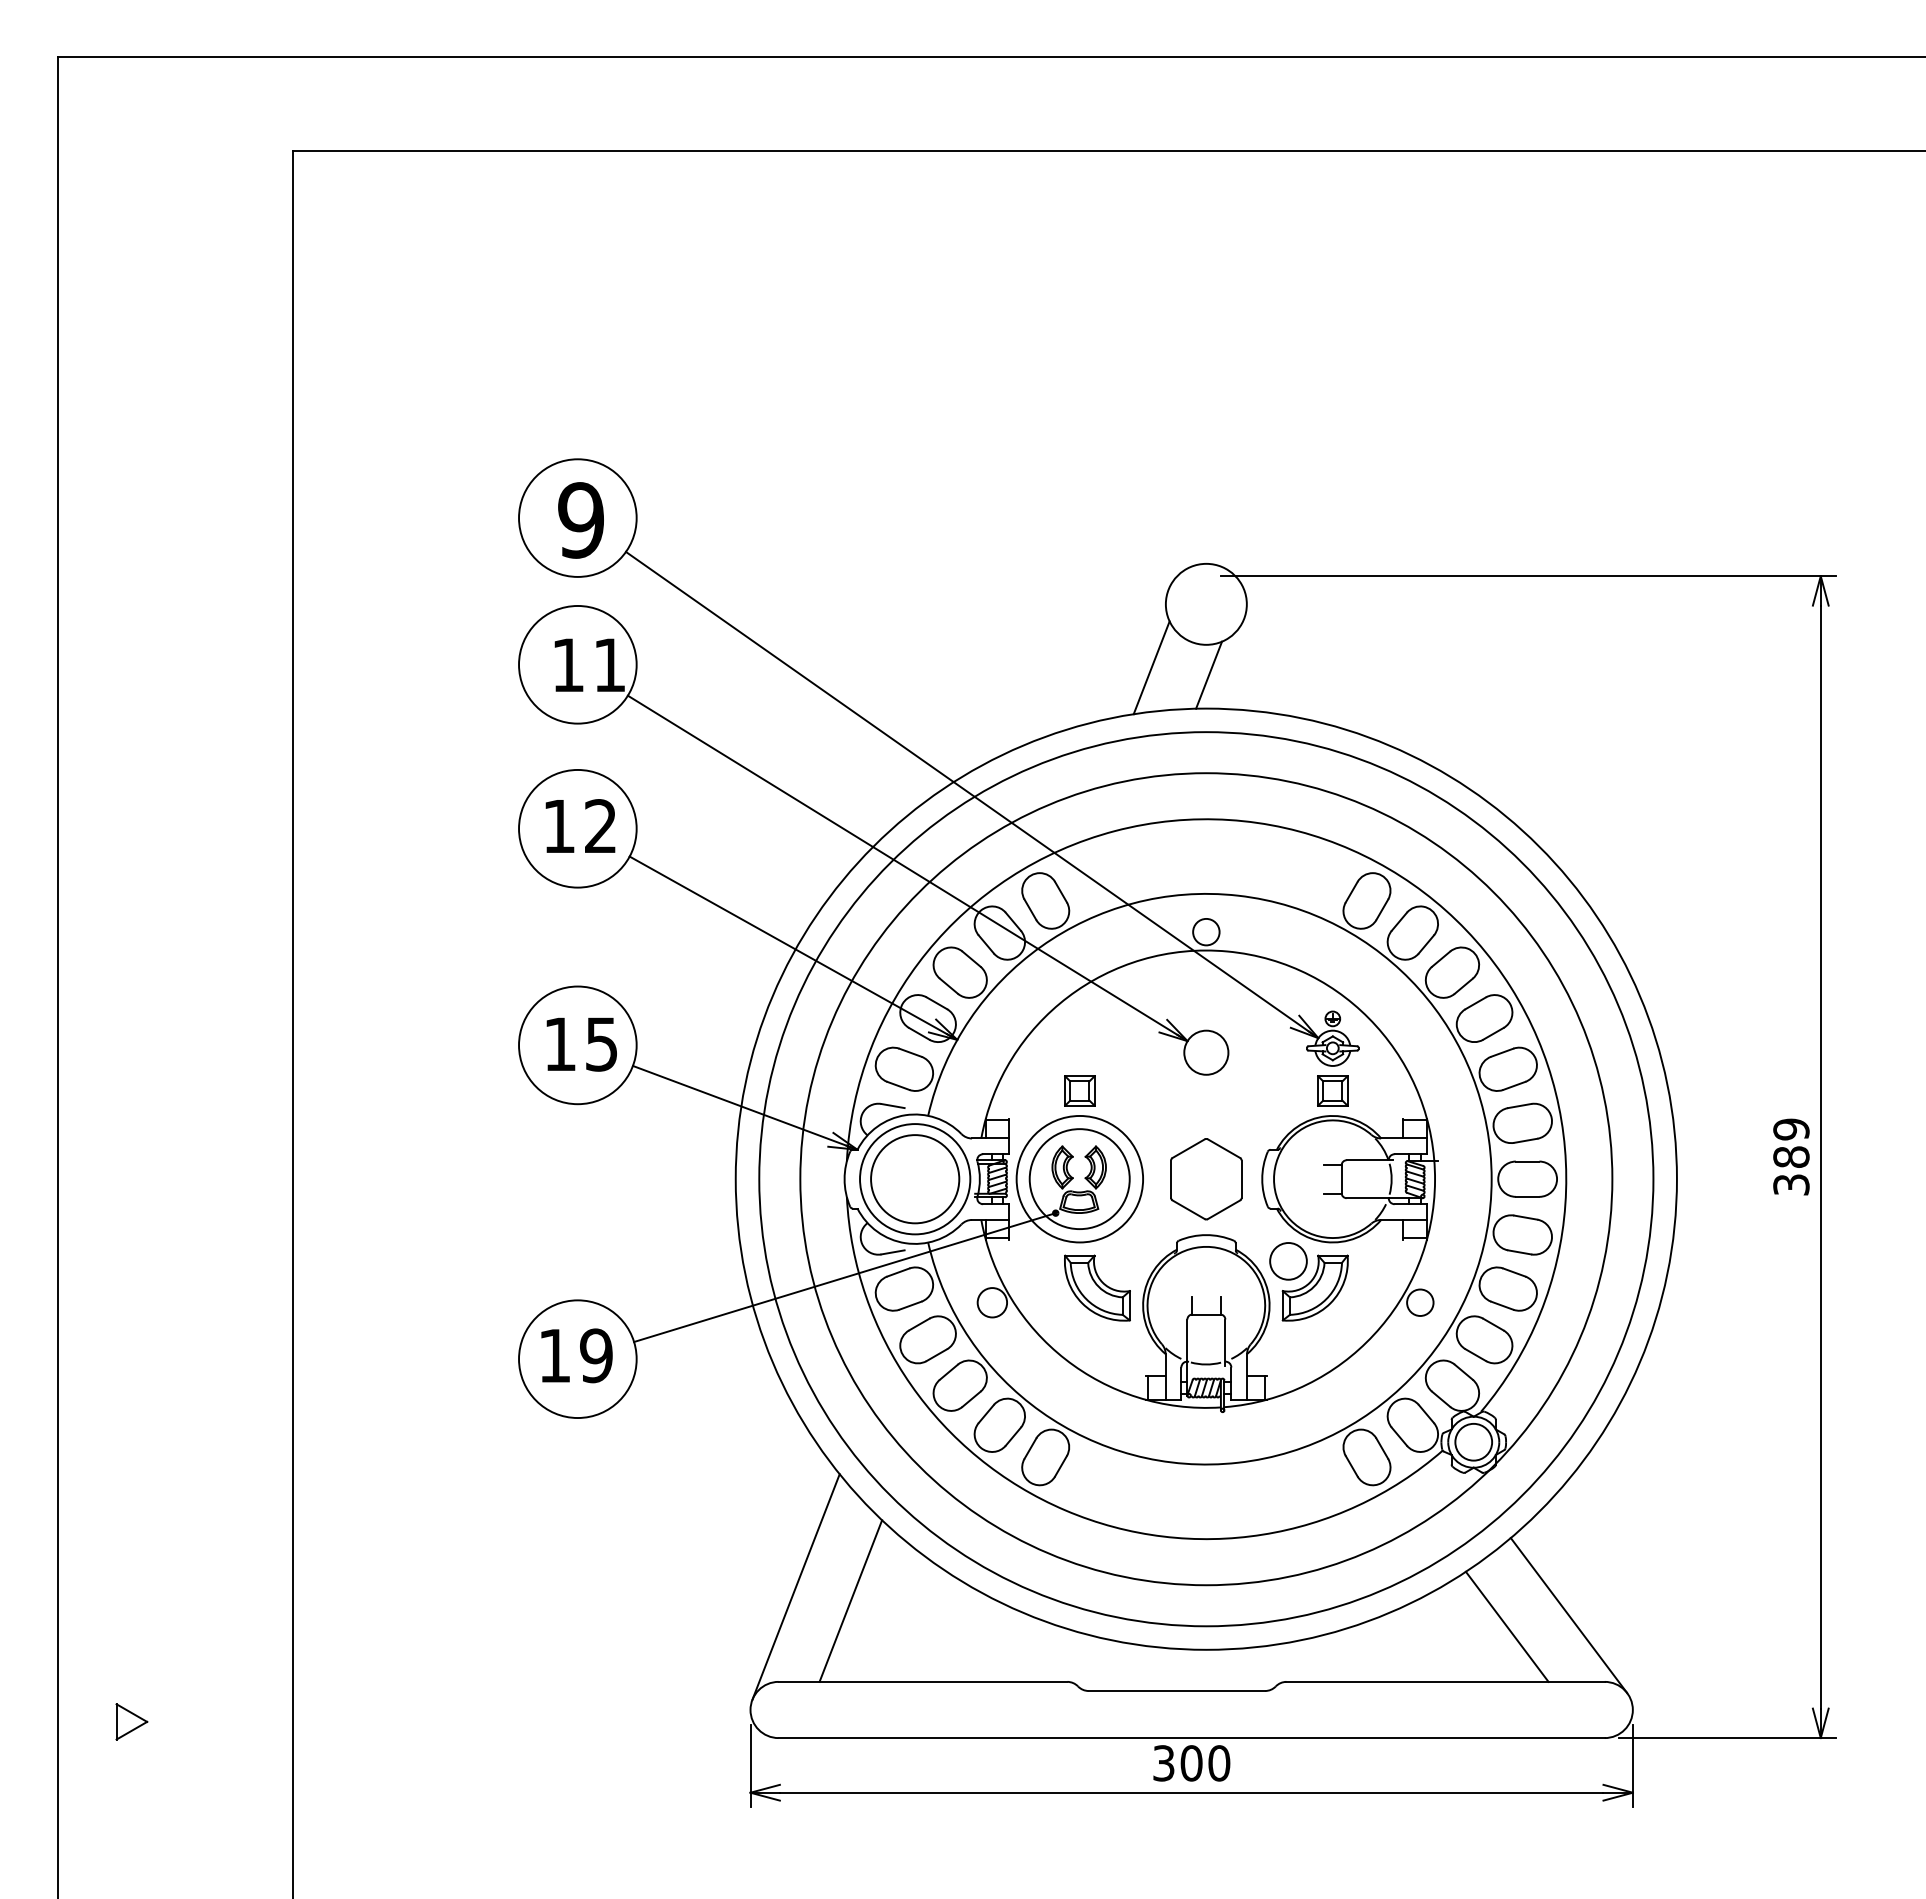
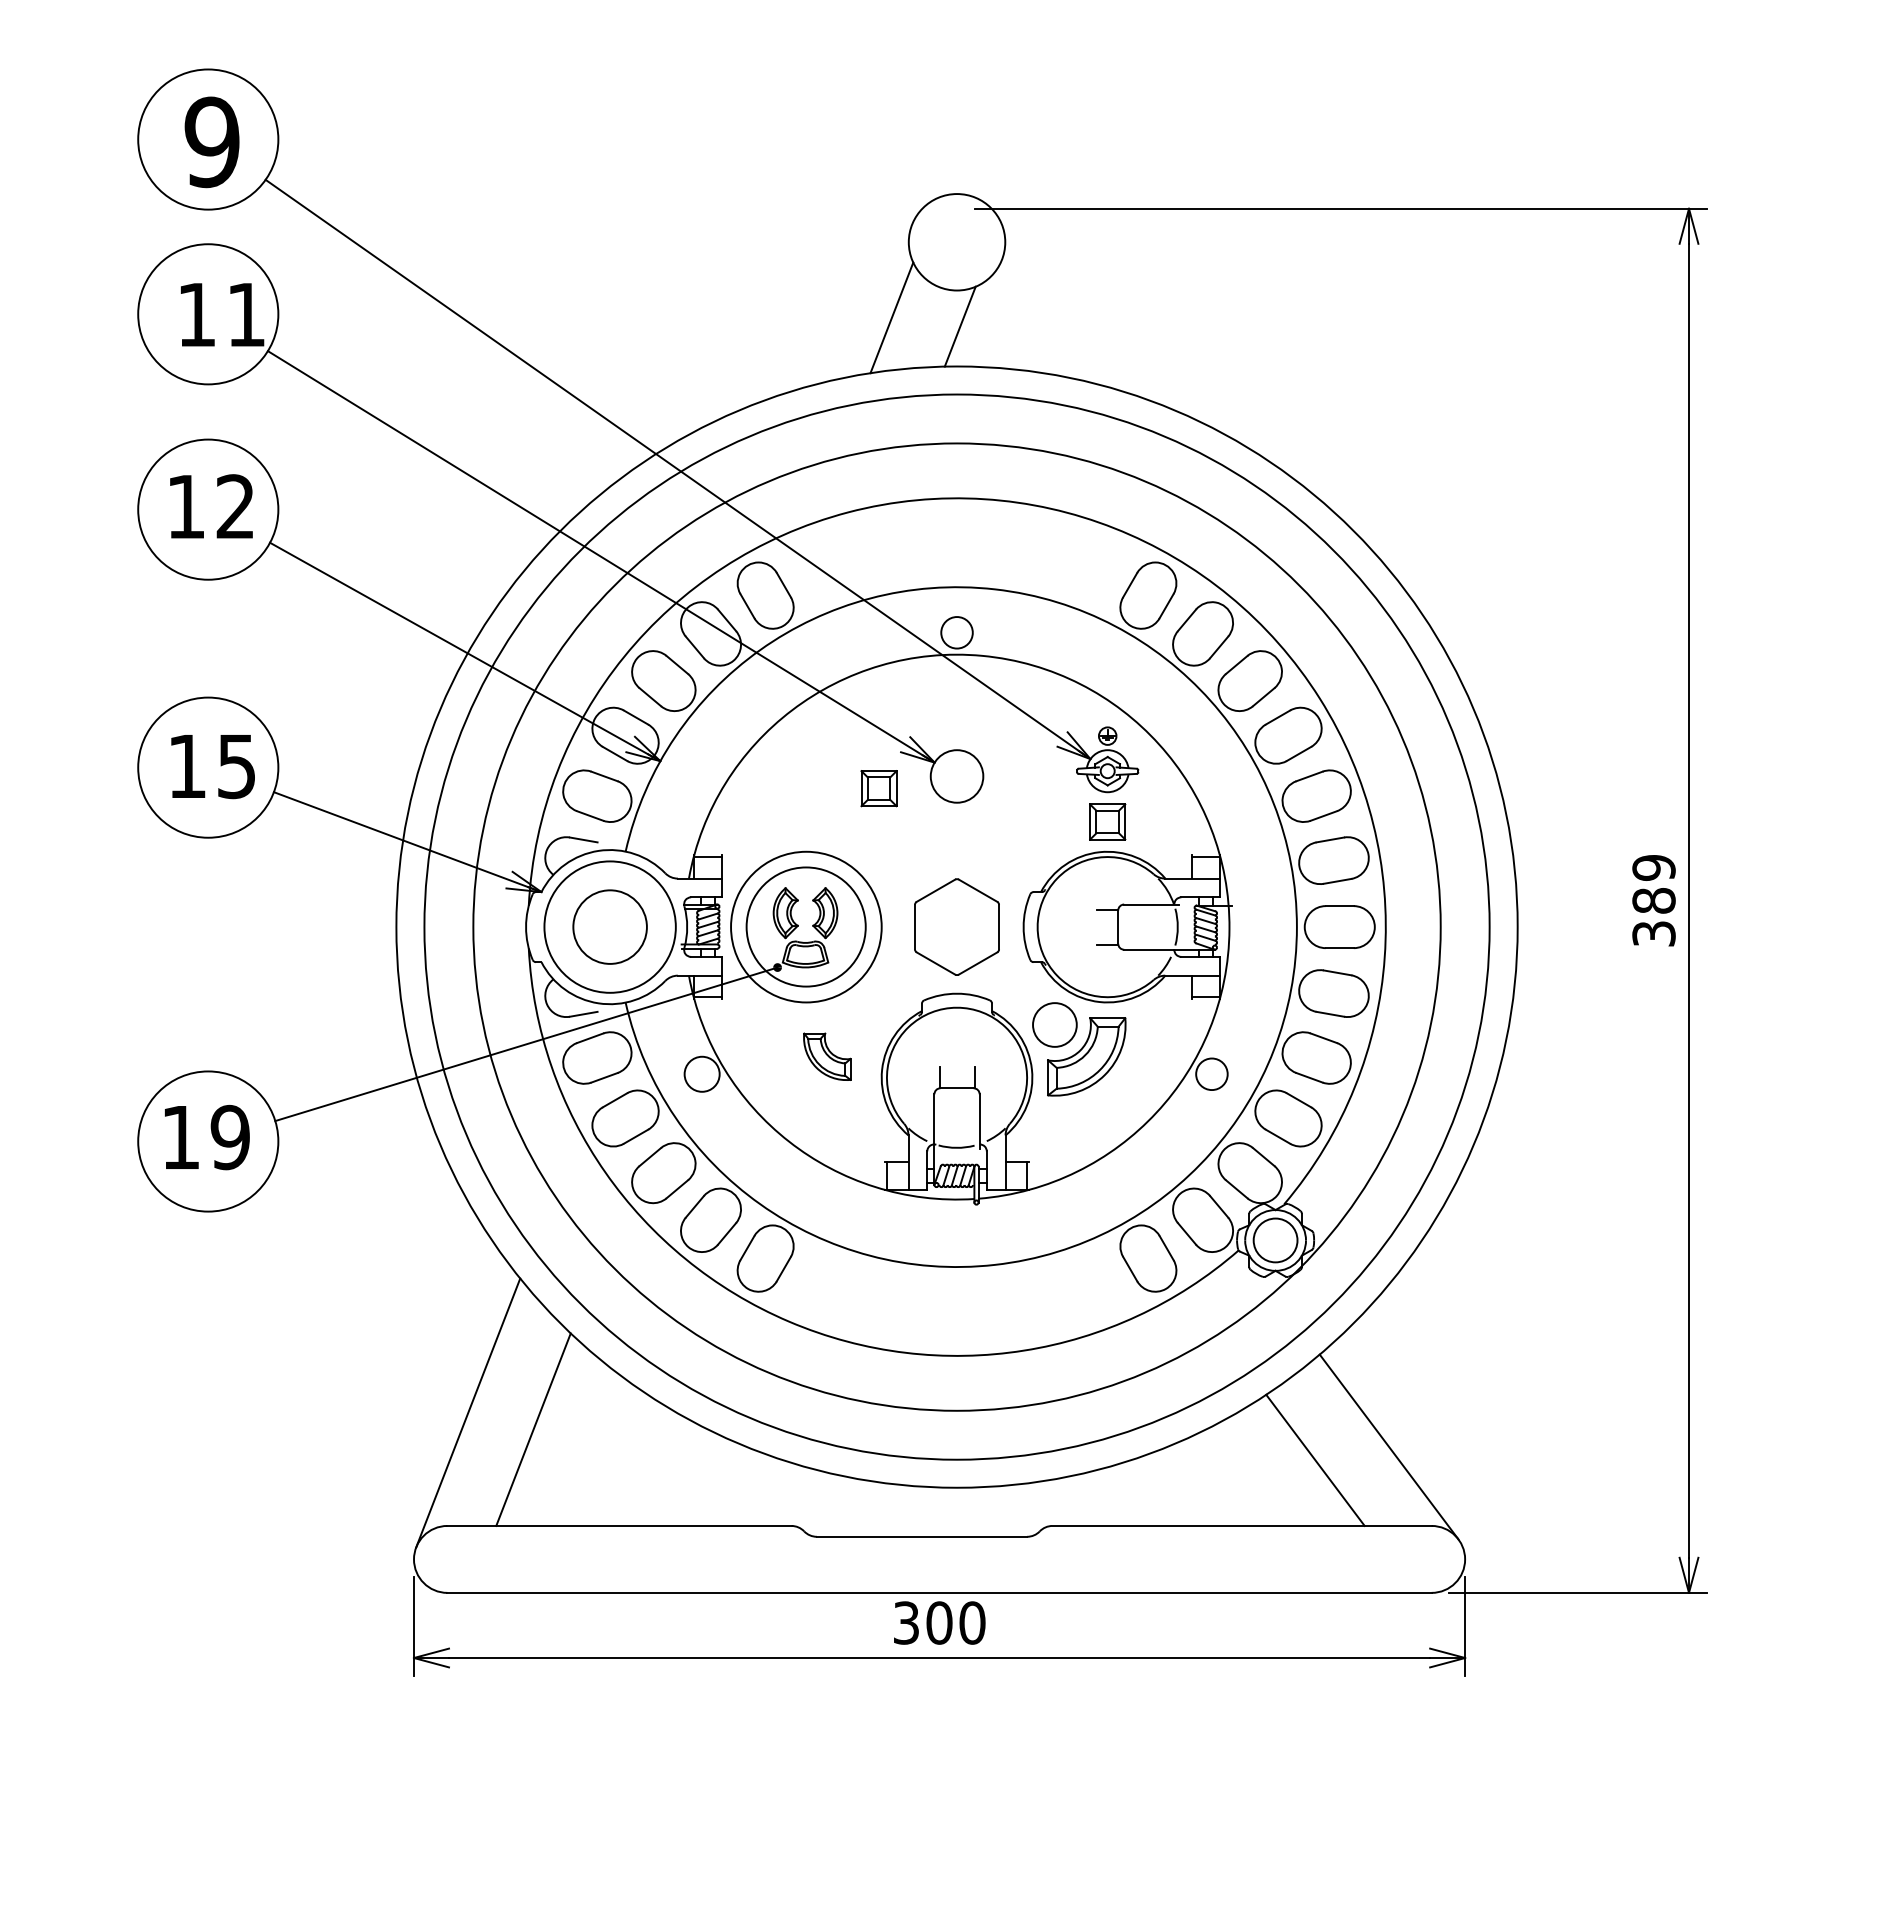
part: (1079, 1090) -> (878, 788), moved
circle: (915, 1179) -> (610, 927), size x0.7
part: (1097, 1287) -> (827, 1056), size x0.6

